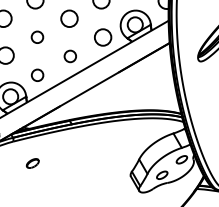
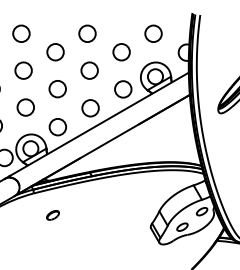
circle: (37, 37) -> (57, 89), size x1.43
circle: (70, 56) -> (90, 108), size x1.43
circle: (37, 75) -> (57, 127), size x1.43

